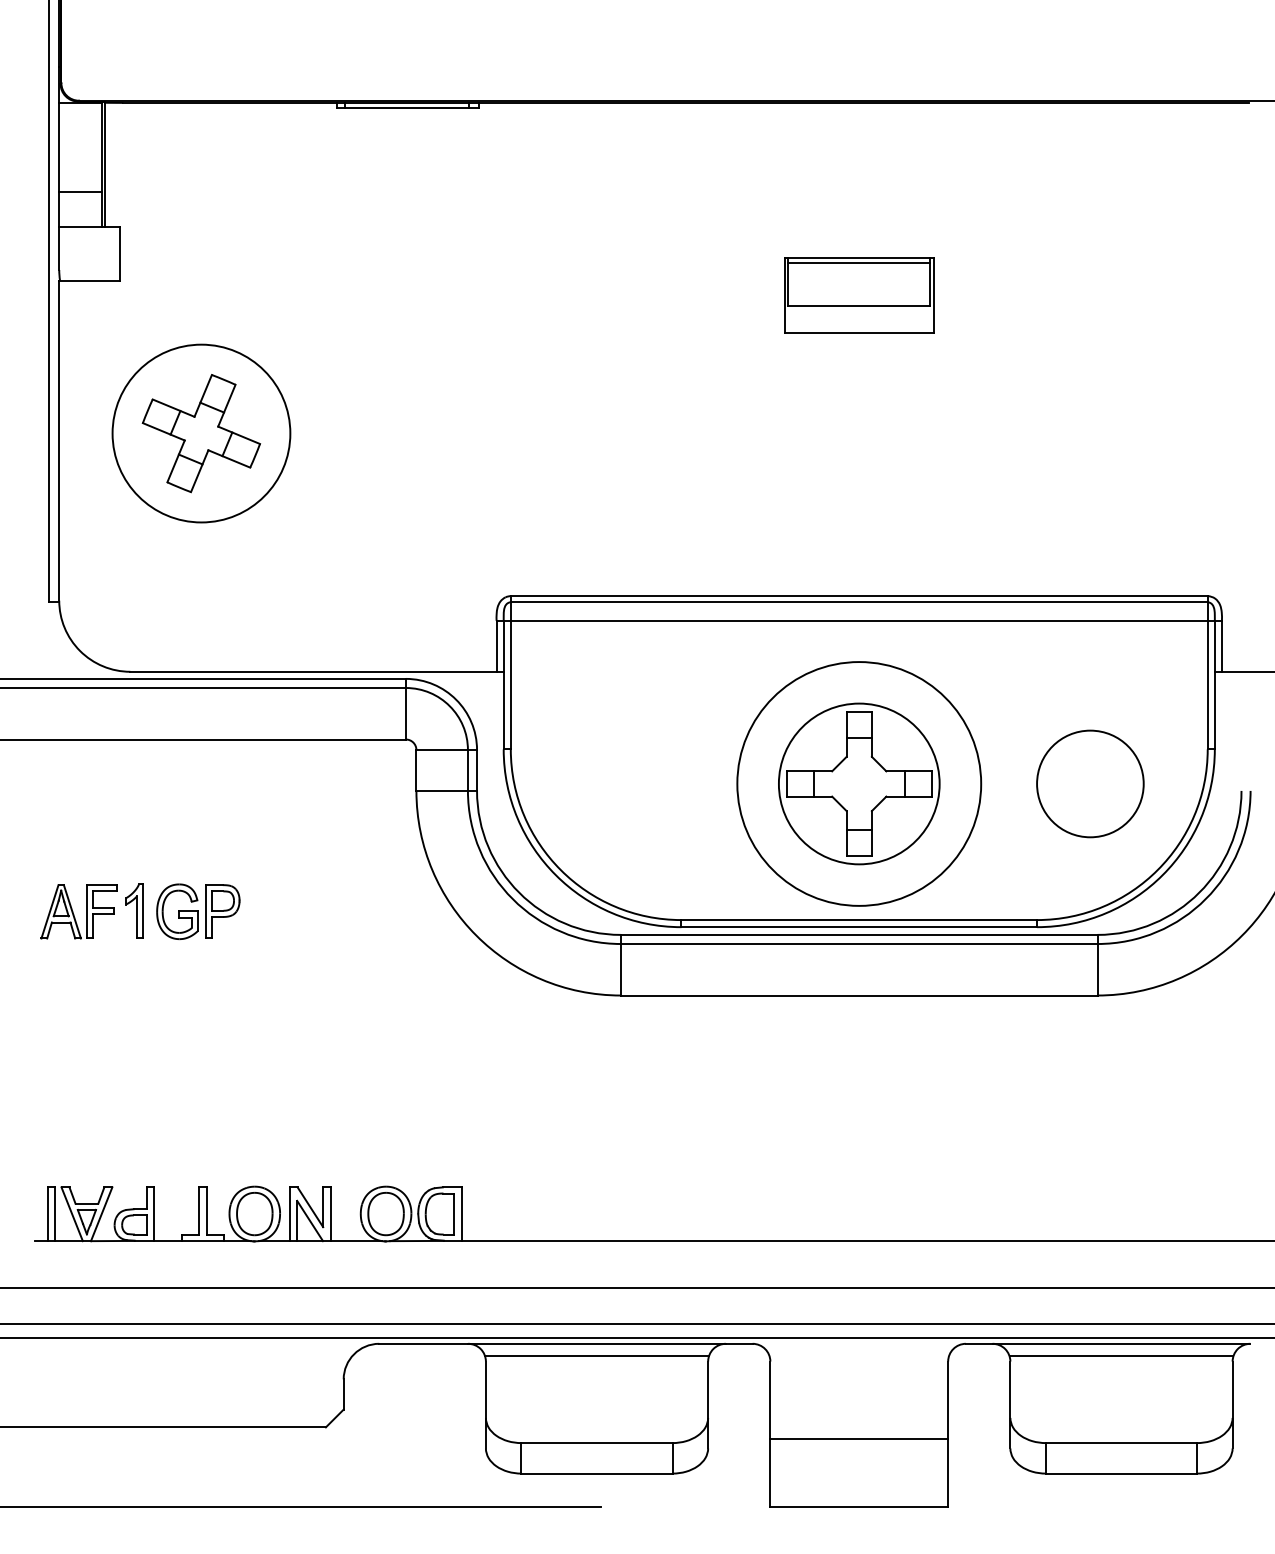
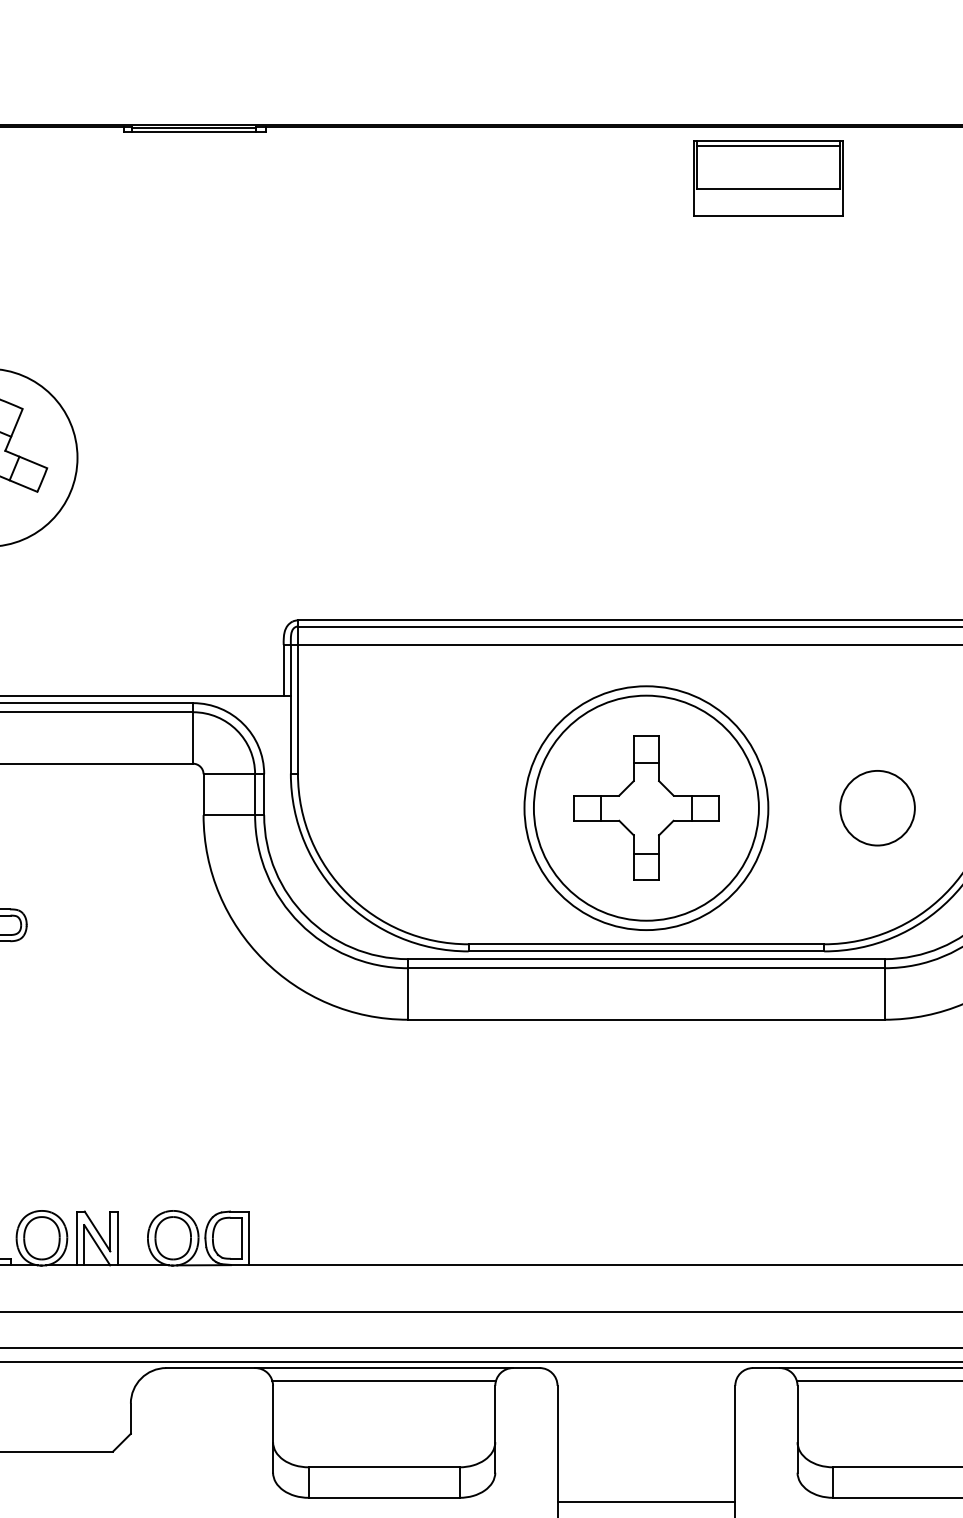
part: (859, 295) -> (768, 178), moved
circle: (858, 783) -> (645, 807), size x1.4
circle: (1090, 783) -> (877, 807), size x0.7
line: (859, 1439) -> (646, 1502), moved

